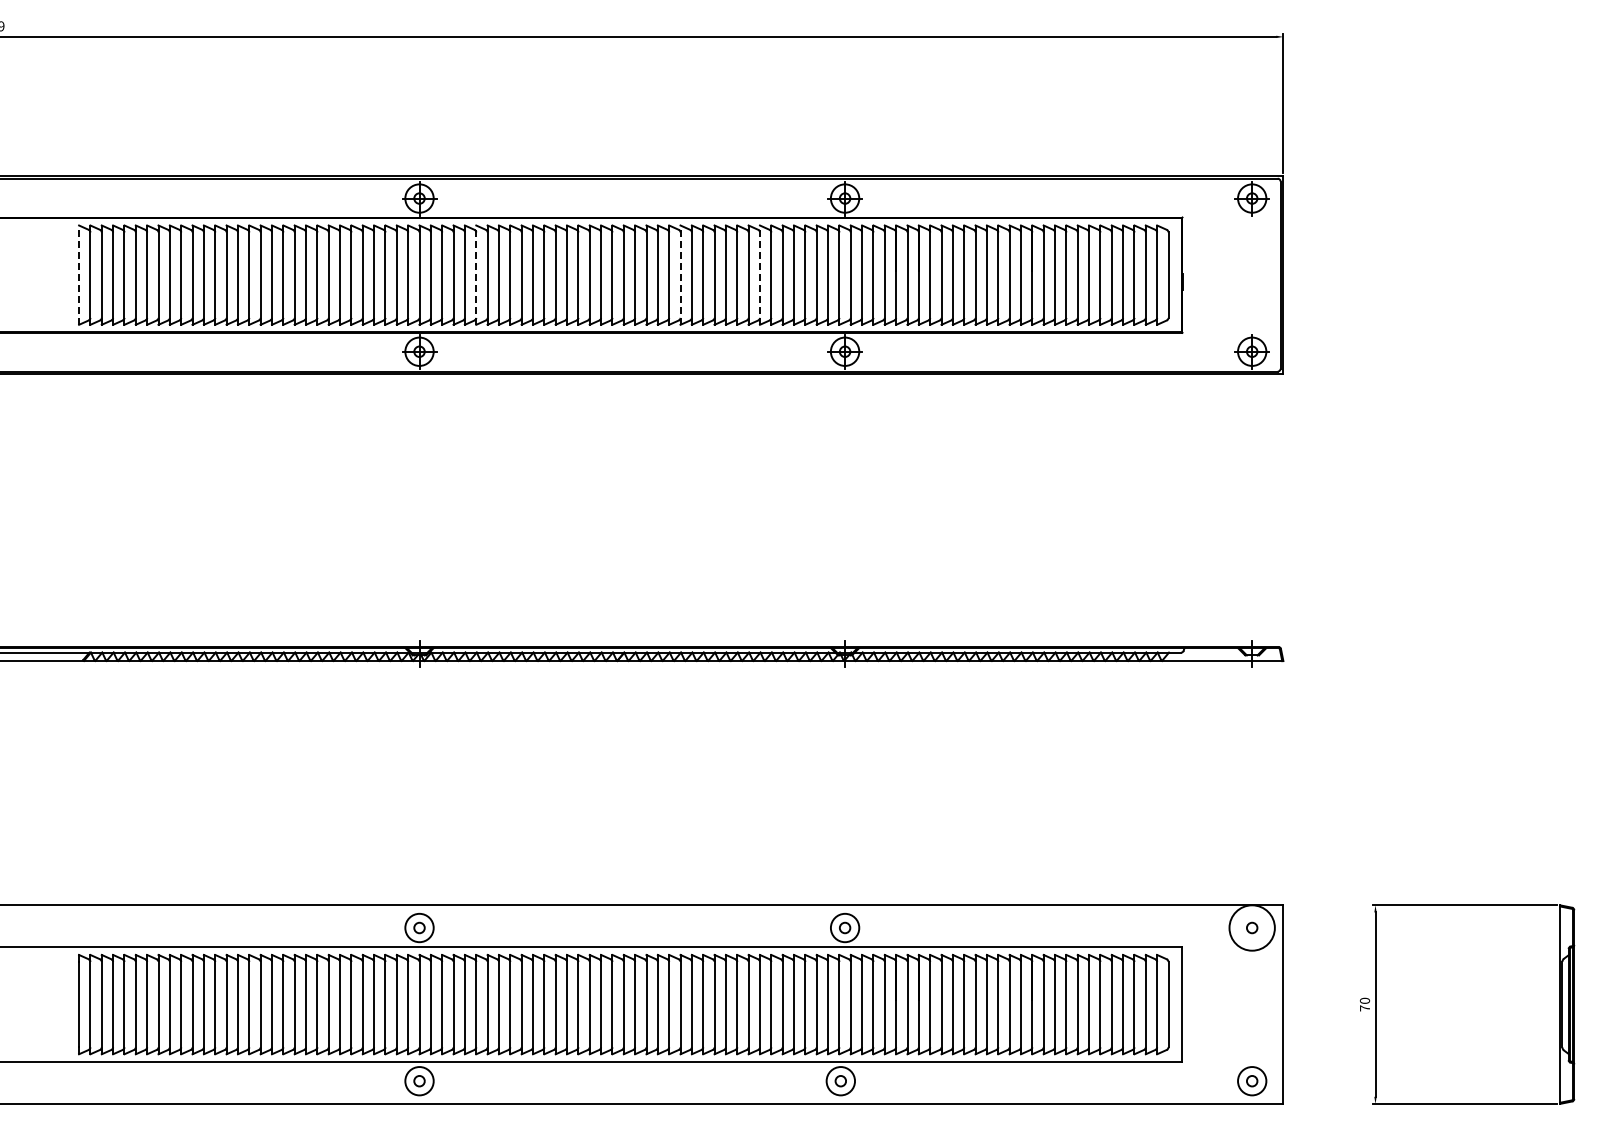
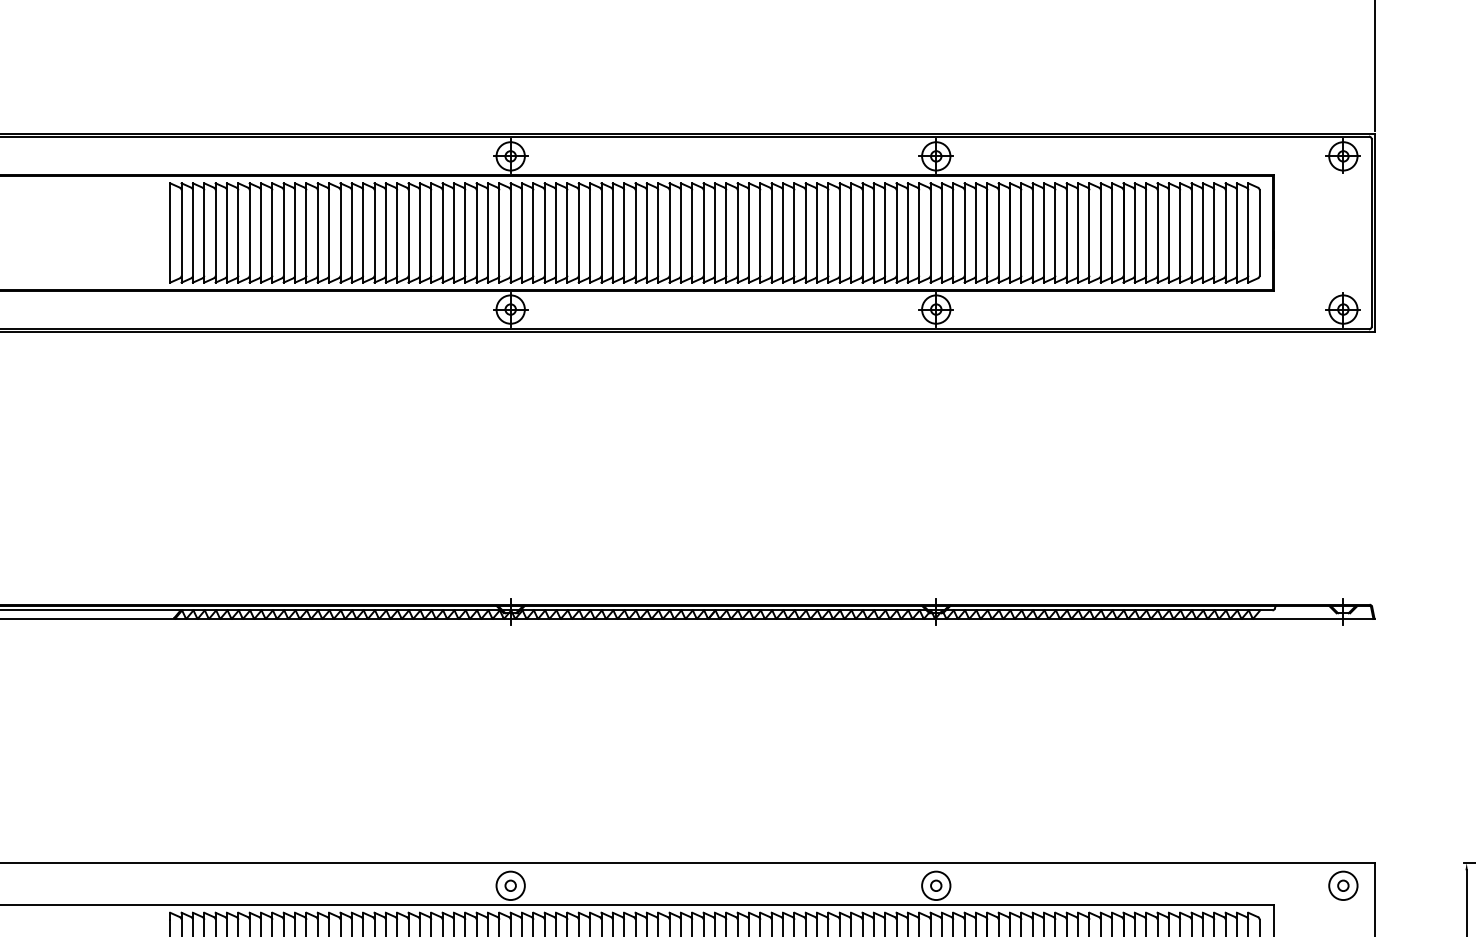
line: (79, 275) -> (170, 233), dashed -> solid
line: (476, 275) -> (567, 233), dashed -> solid
line: (680, 275) -> (771, 233), dashed -> solid
line: (759, 275) -> (850, 233), dashed -> solid
circle: (1252, 927) -> (1343, 885), size x0.62

